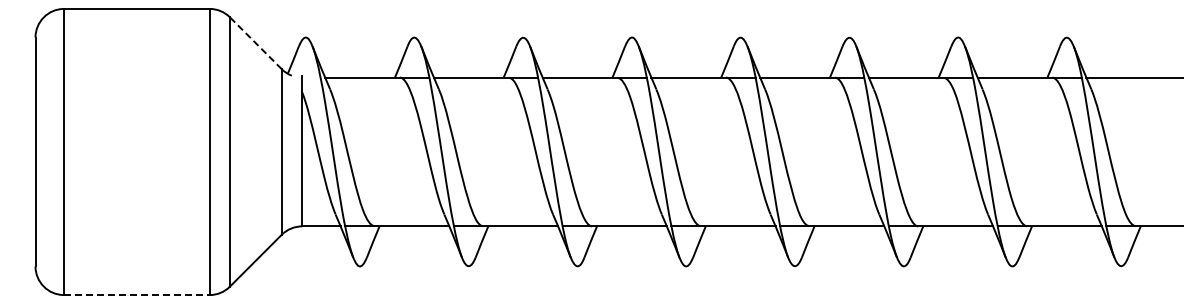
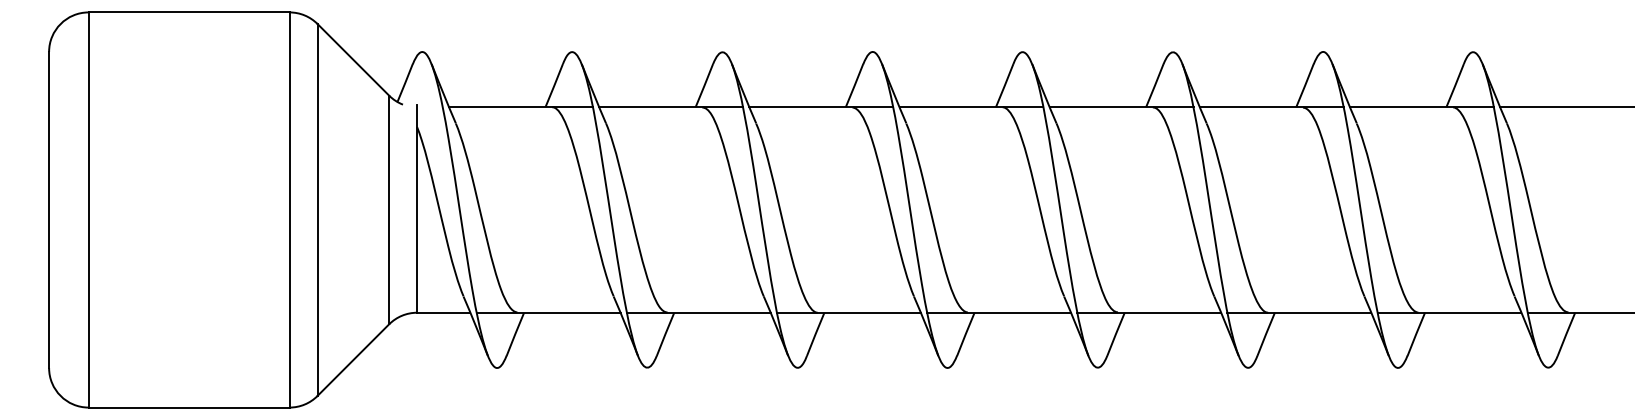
line: (255, 43) -> (352, 60), dashed -> solid
line: (136, 295) -> (188, 408), dashed -> solid

